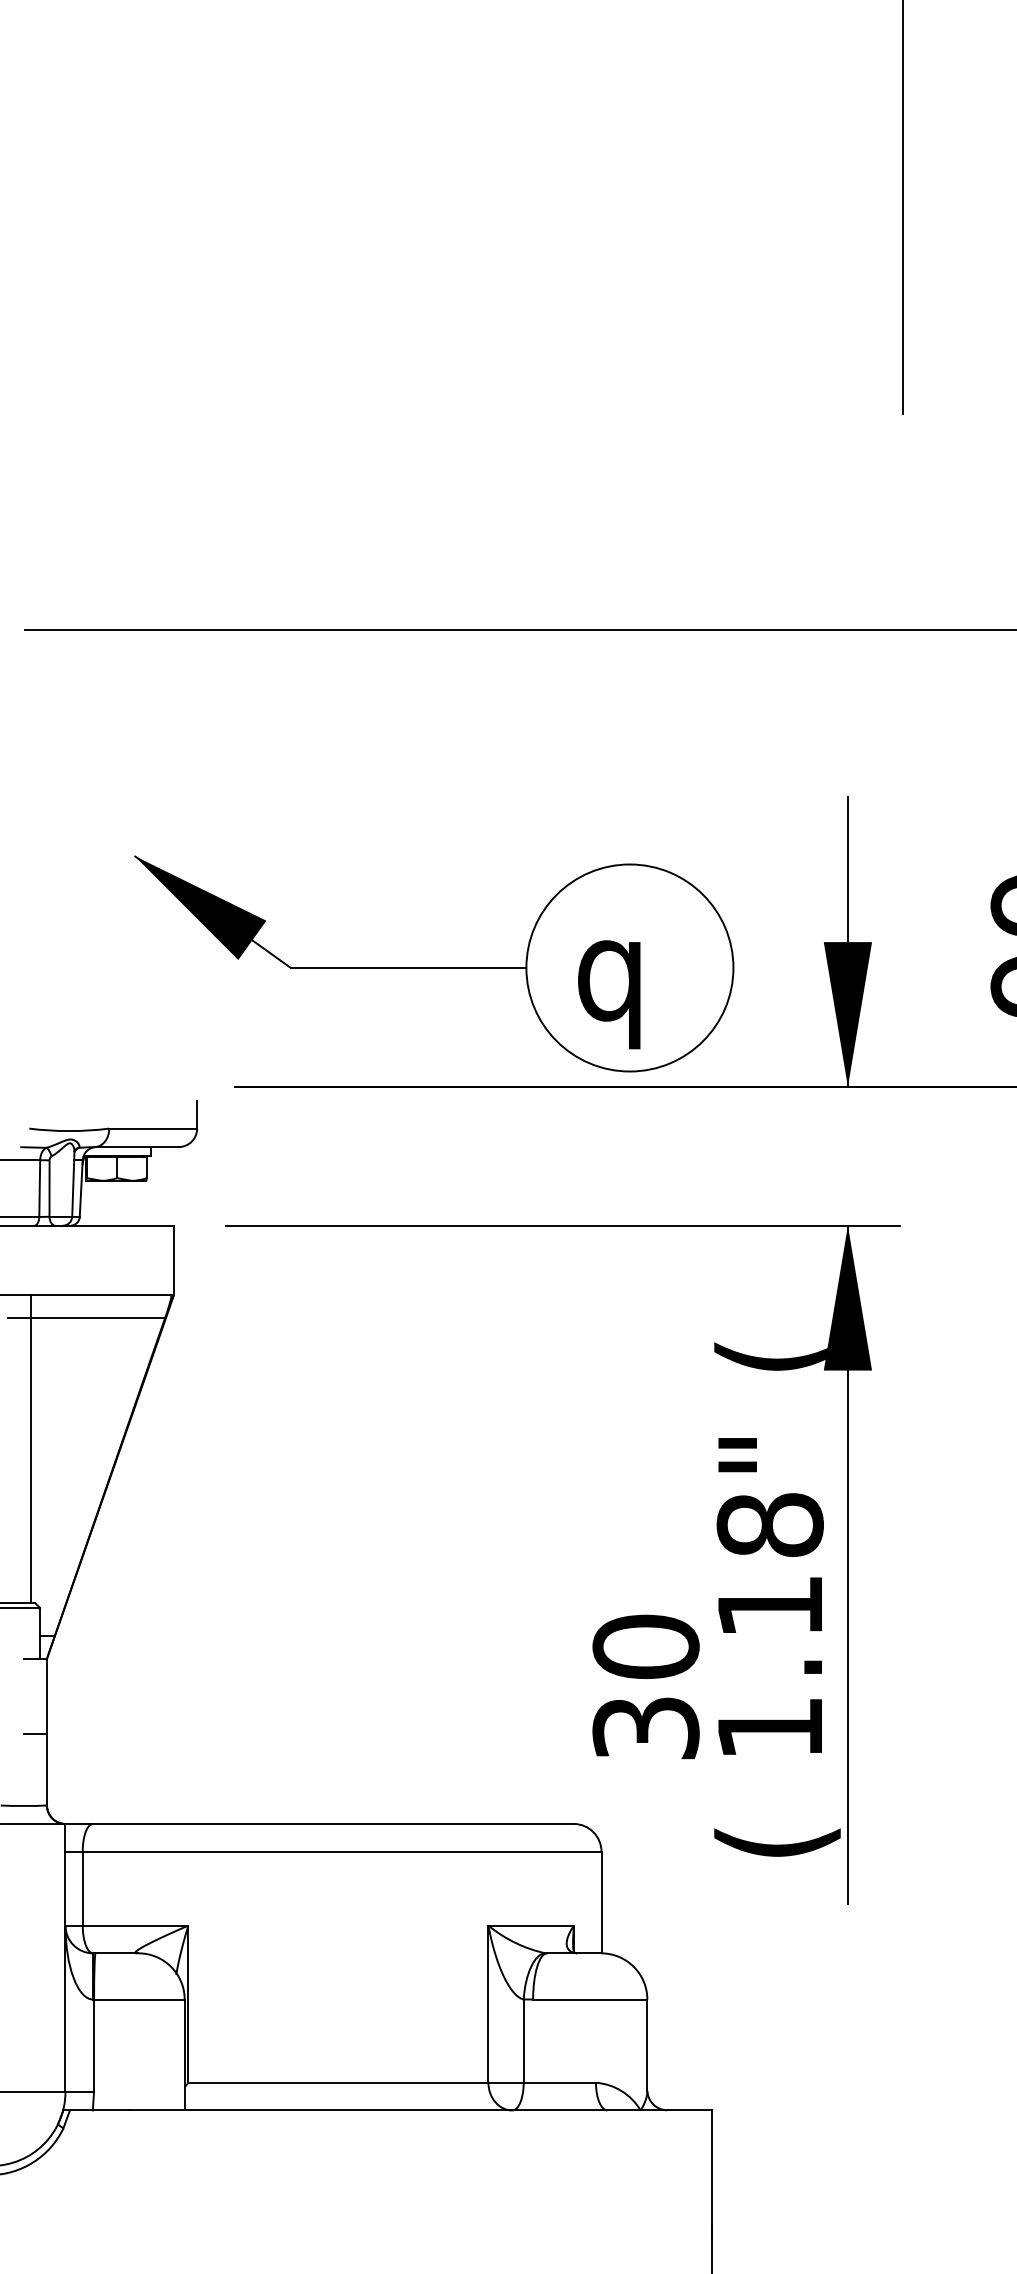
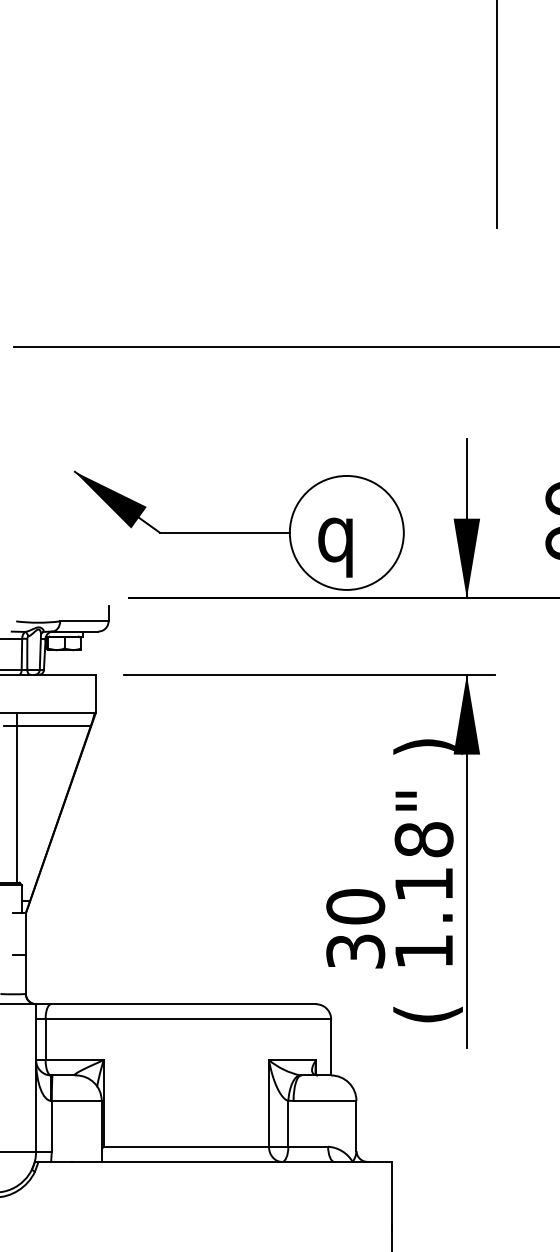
text: (776, 1355) -> (427, 746), ( -> )

